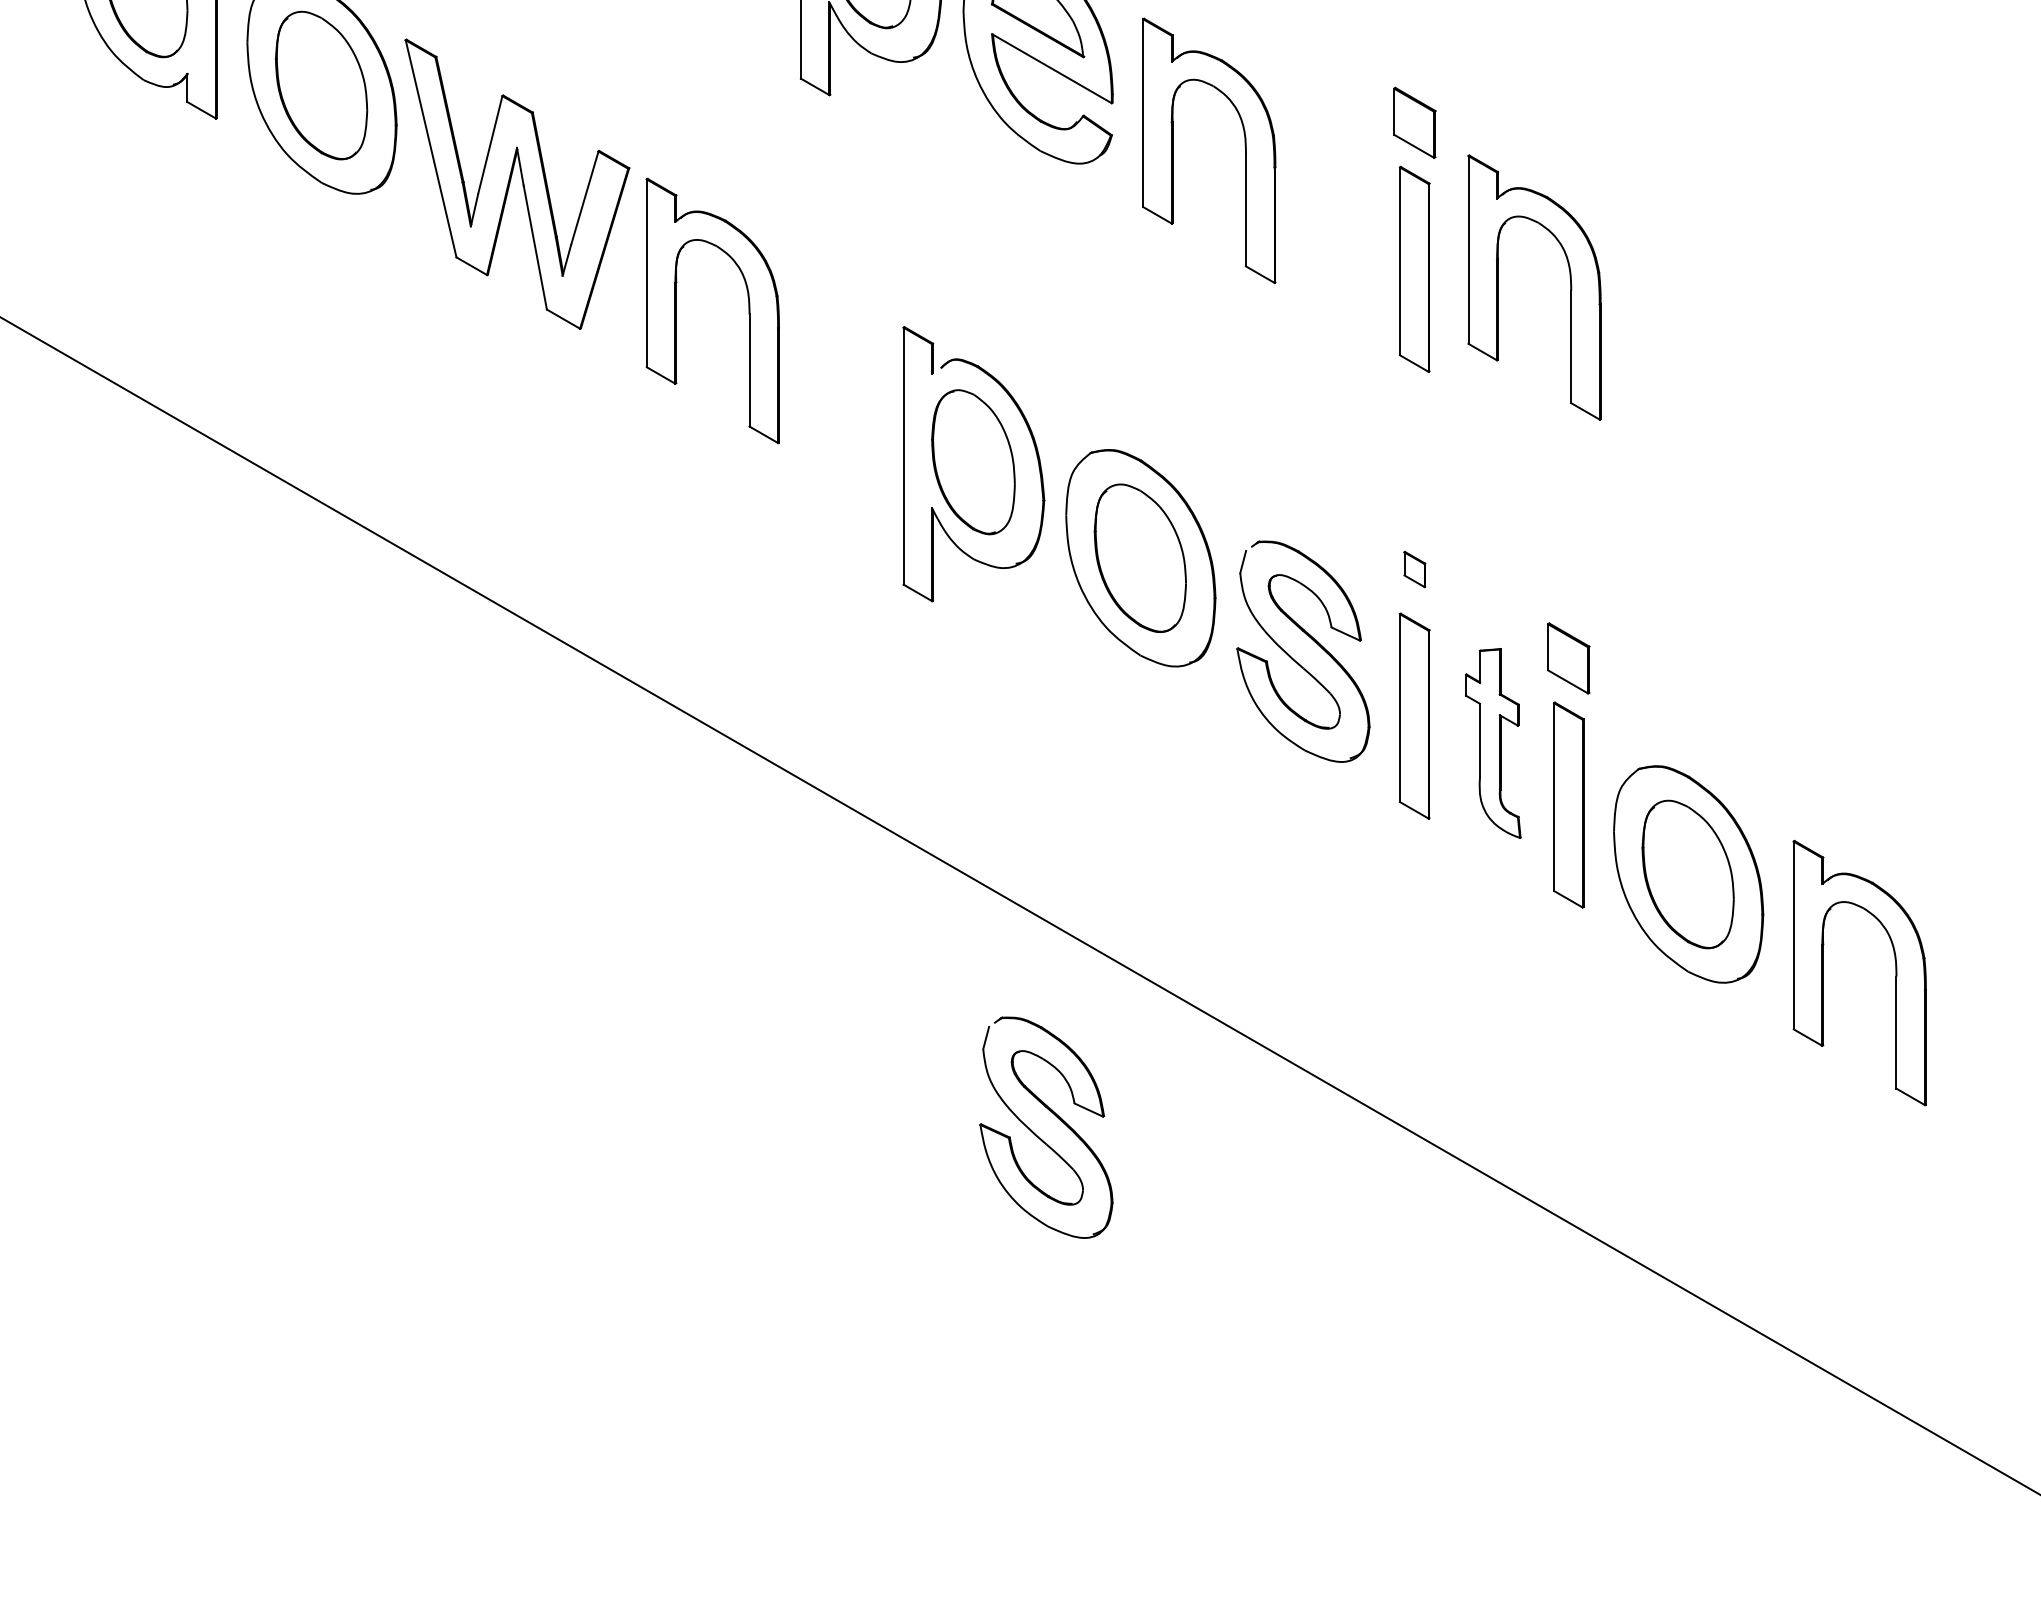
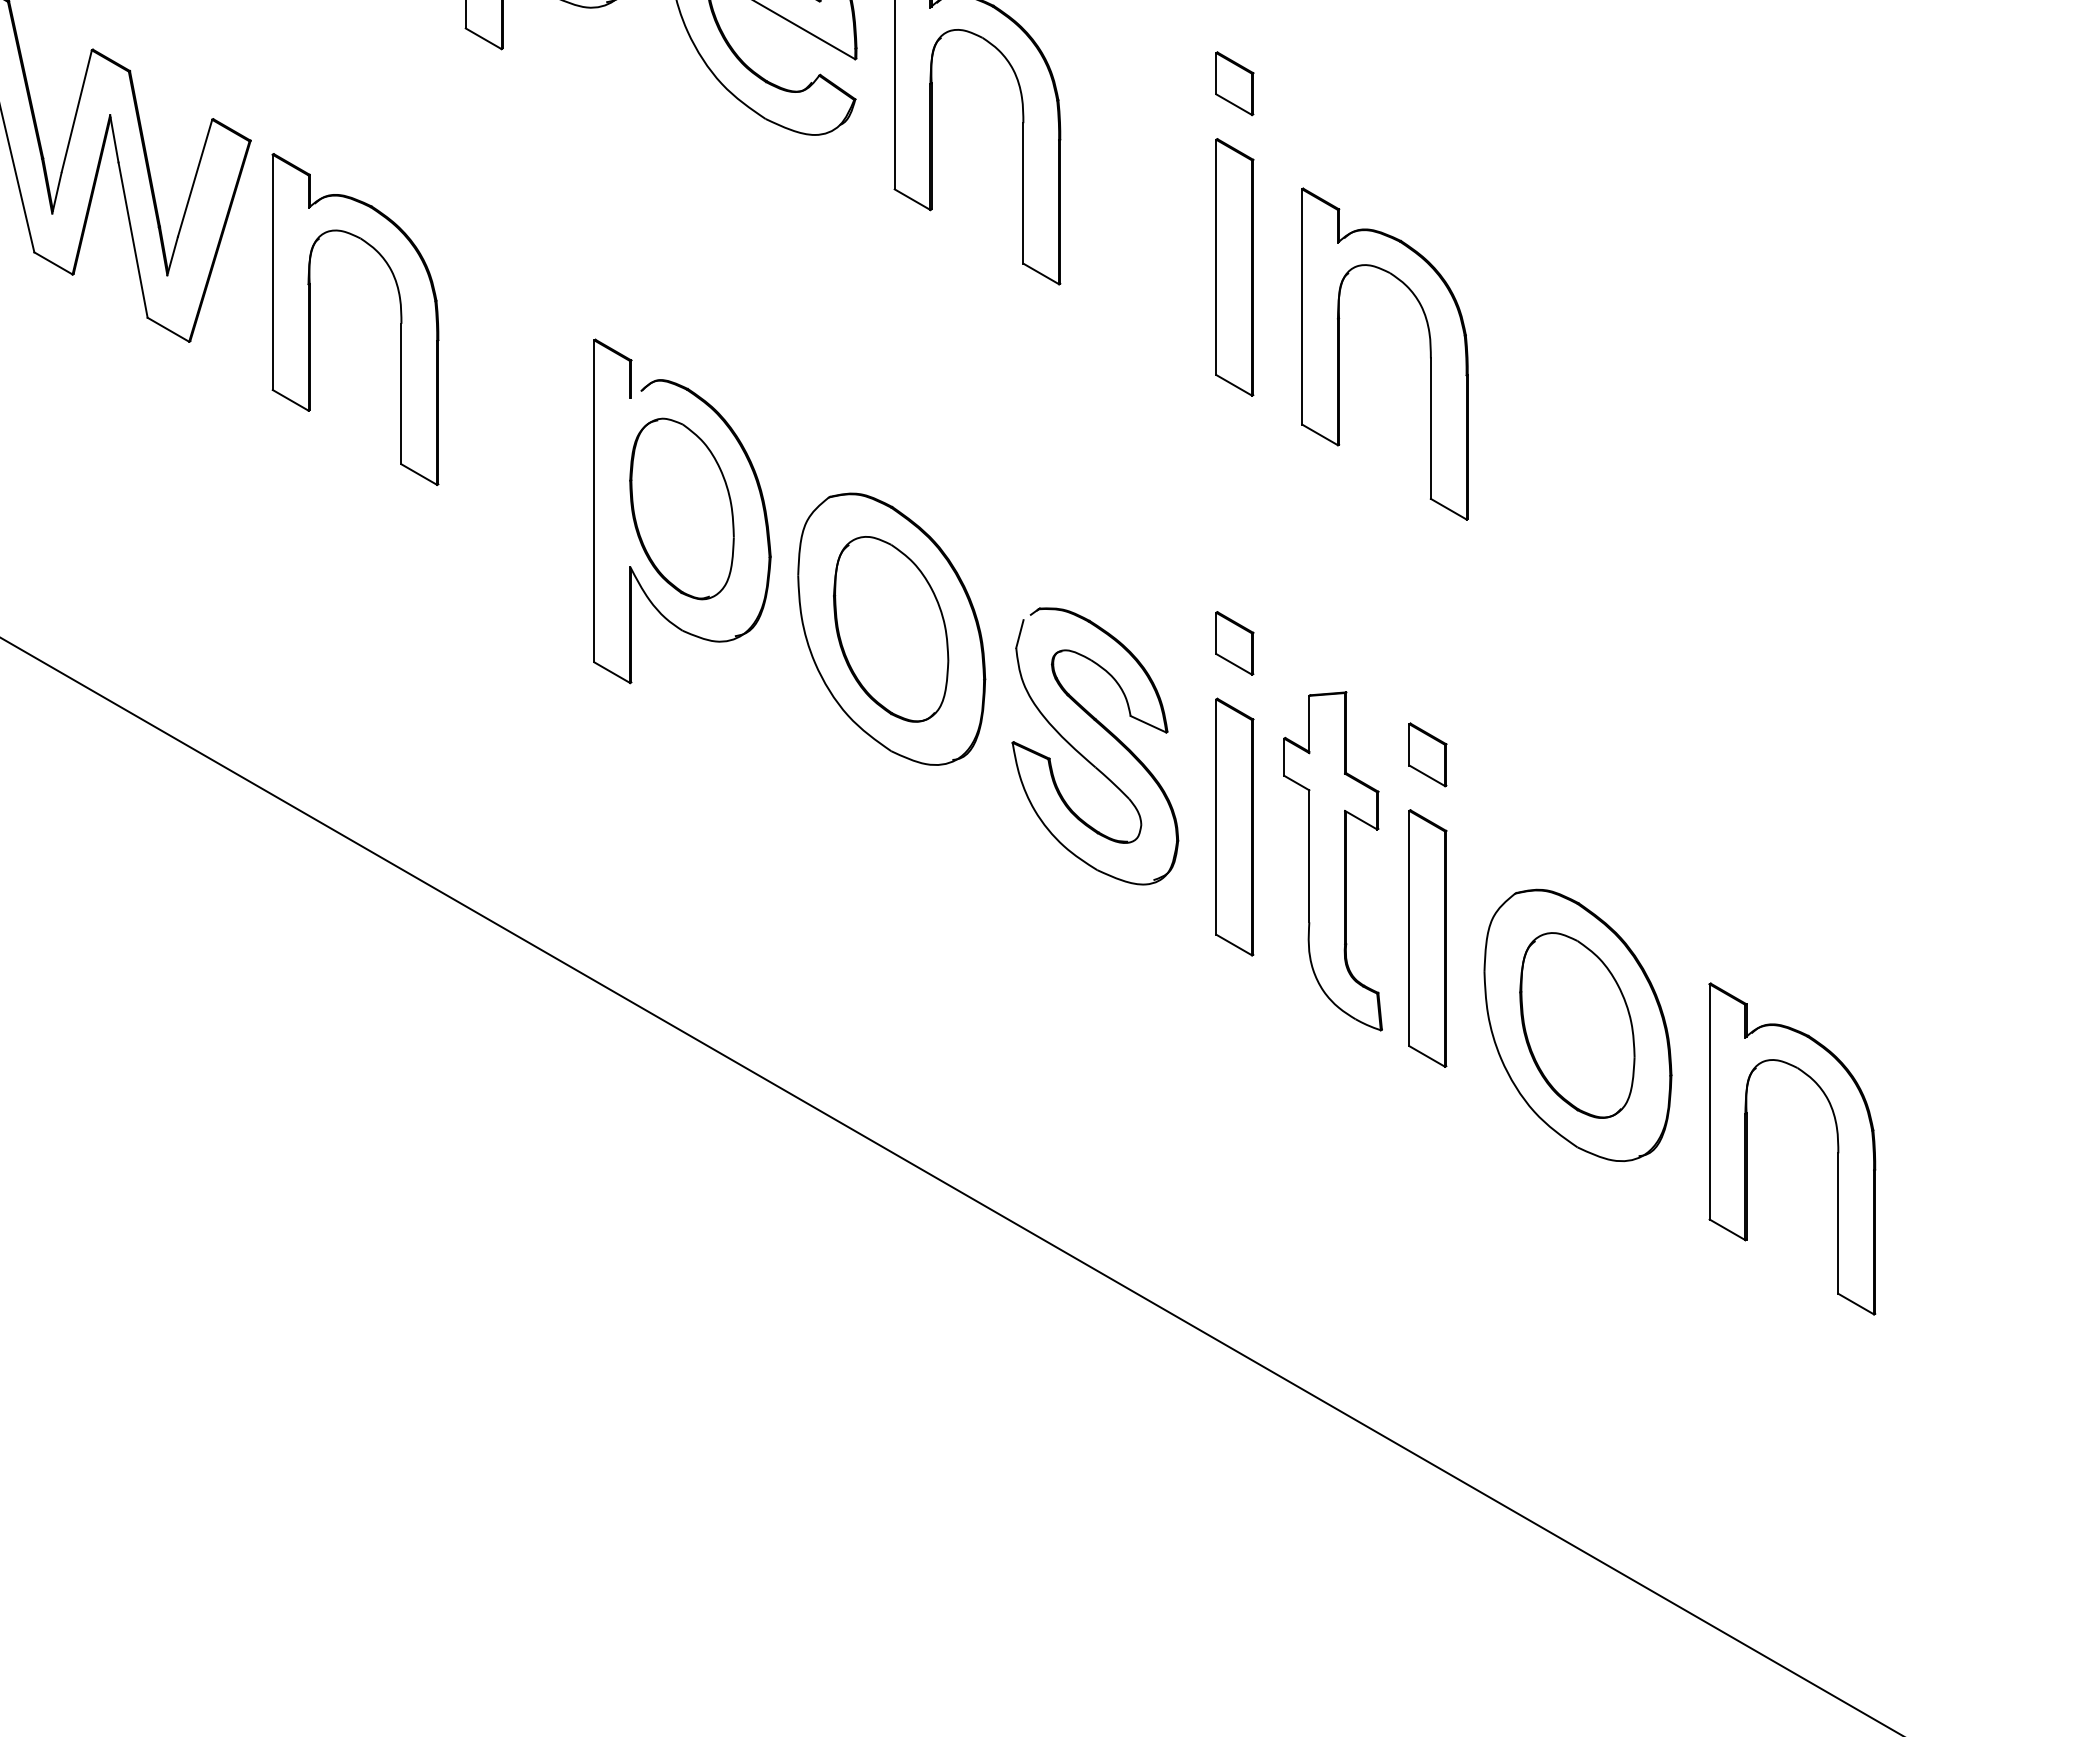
part: (1414, 122) -> (1234, 83), size x0.71
part: (1498, 287) -> (1339, 353), moved
part: (1414, 569) -> (1234, 643), size x1.43
part: (1568, 658) -> (1427, 754), size x0.71
part: (1493, 743) -> (1333, 861), size x1.43
part: (1040, 1137) -> (765, 1354), removed

